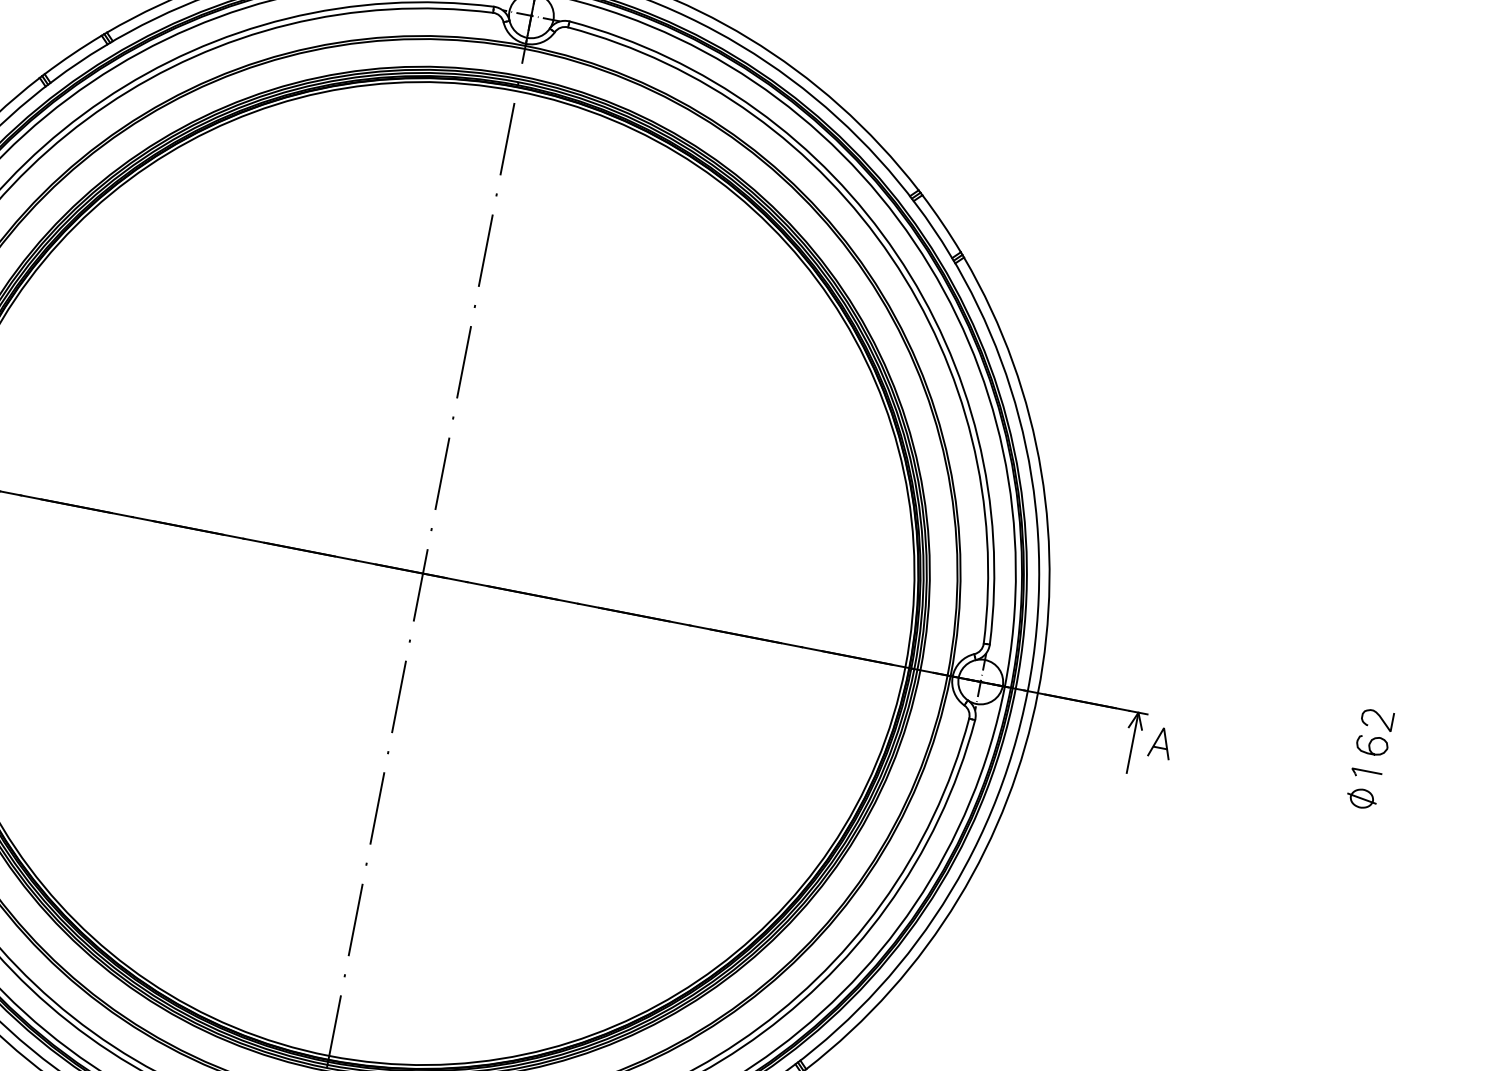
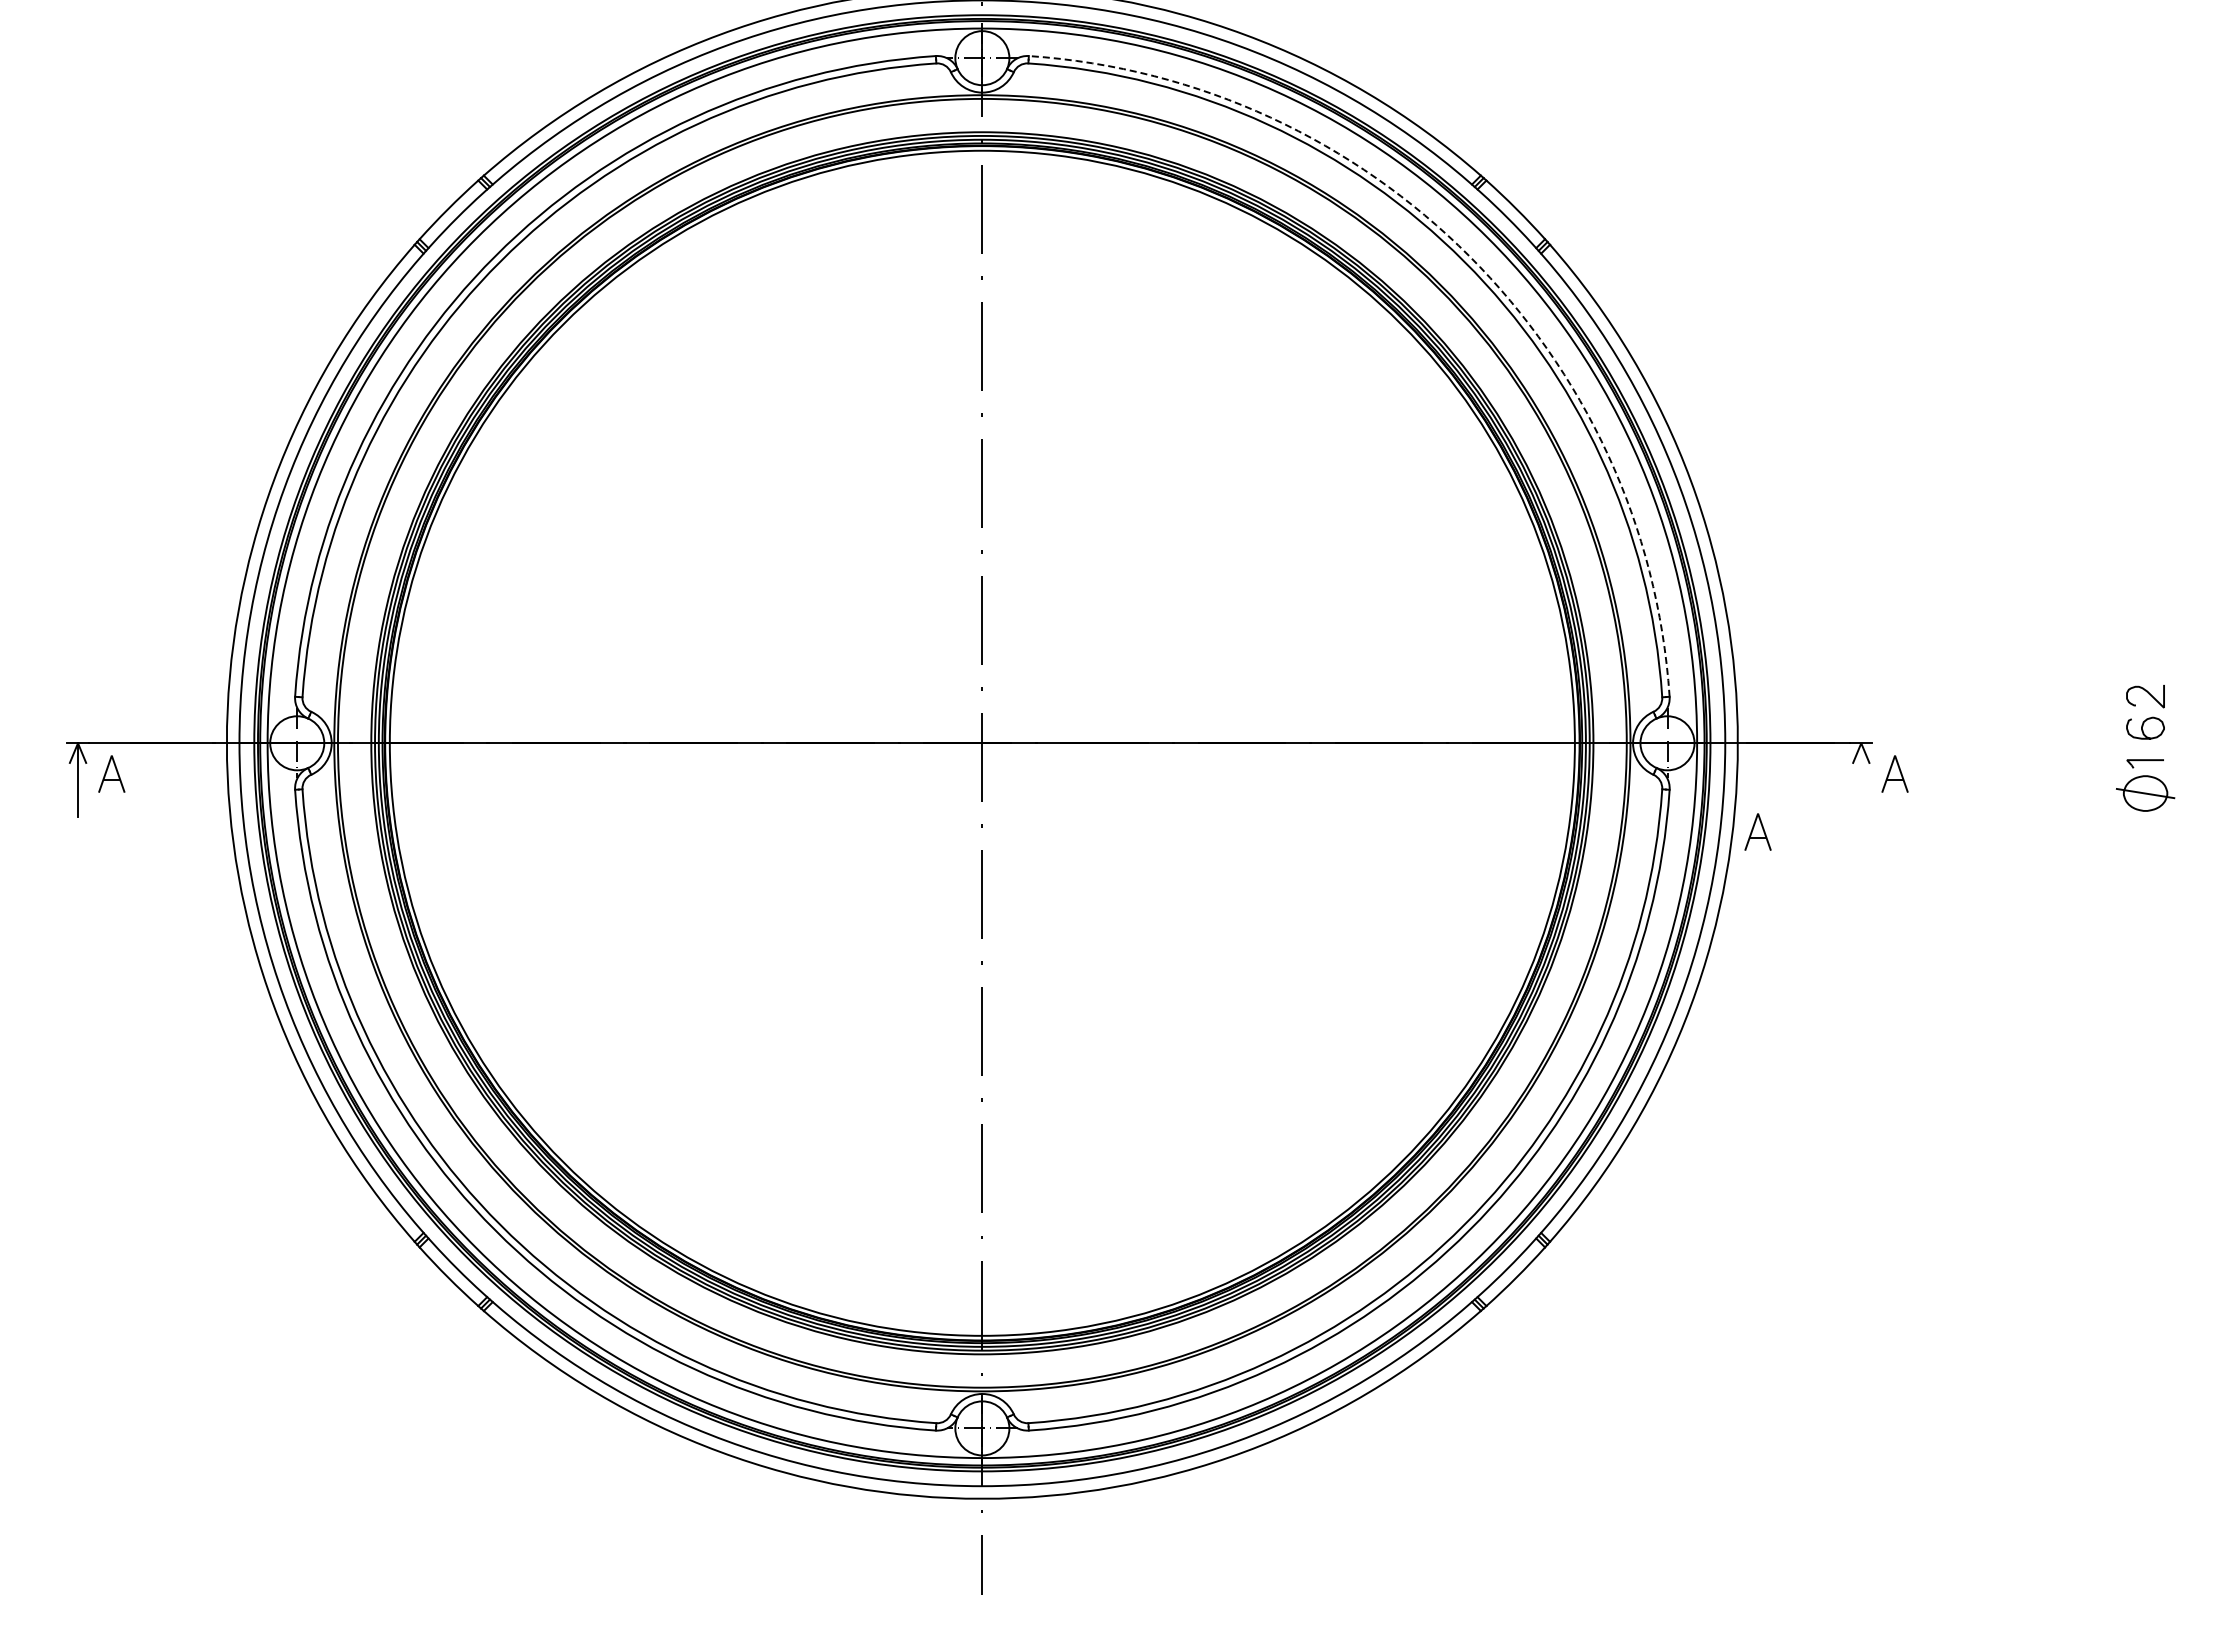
arc: (896, 254) -> (1469, 256), solid -> dashed
line: (1132, 742) -> (1861, 780), removed
part: (1040, 768) -> (1757, 831), added
part: (1361, 798) -> (2145, 793), size x1.6

